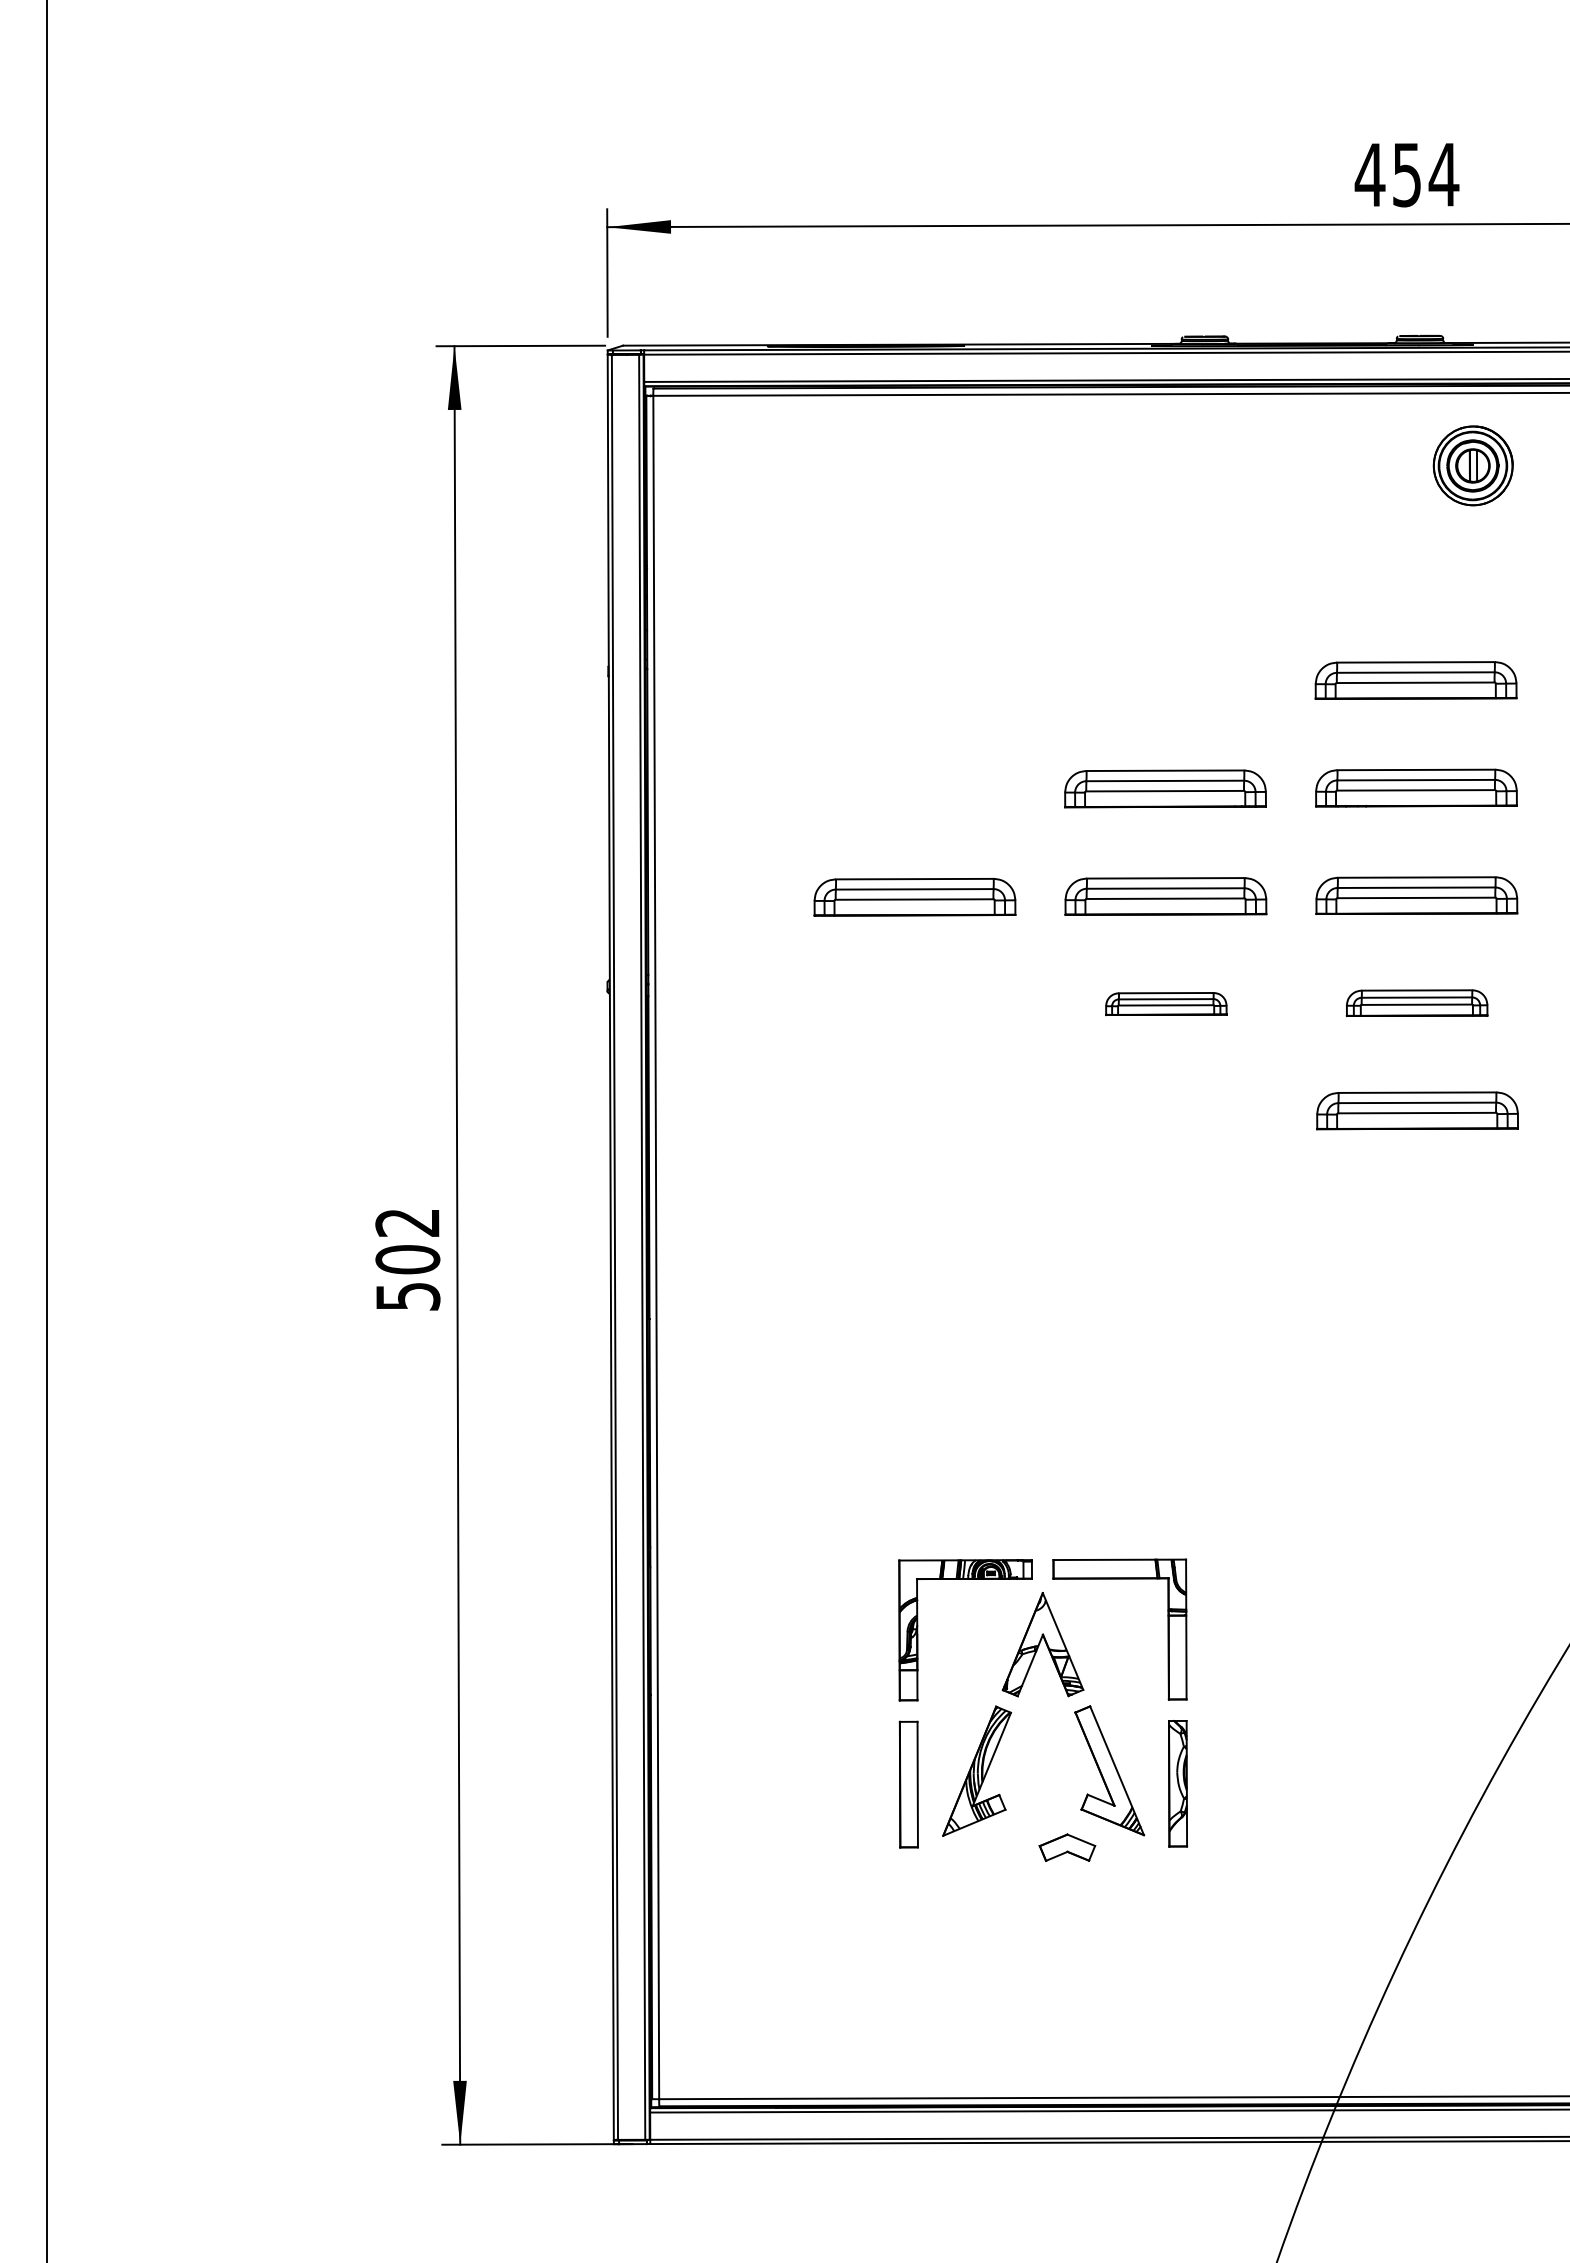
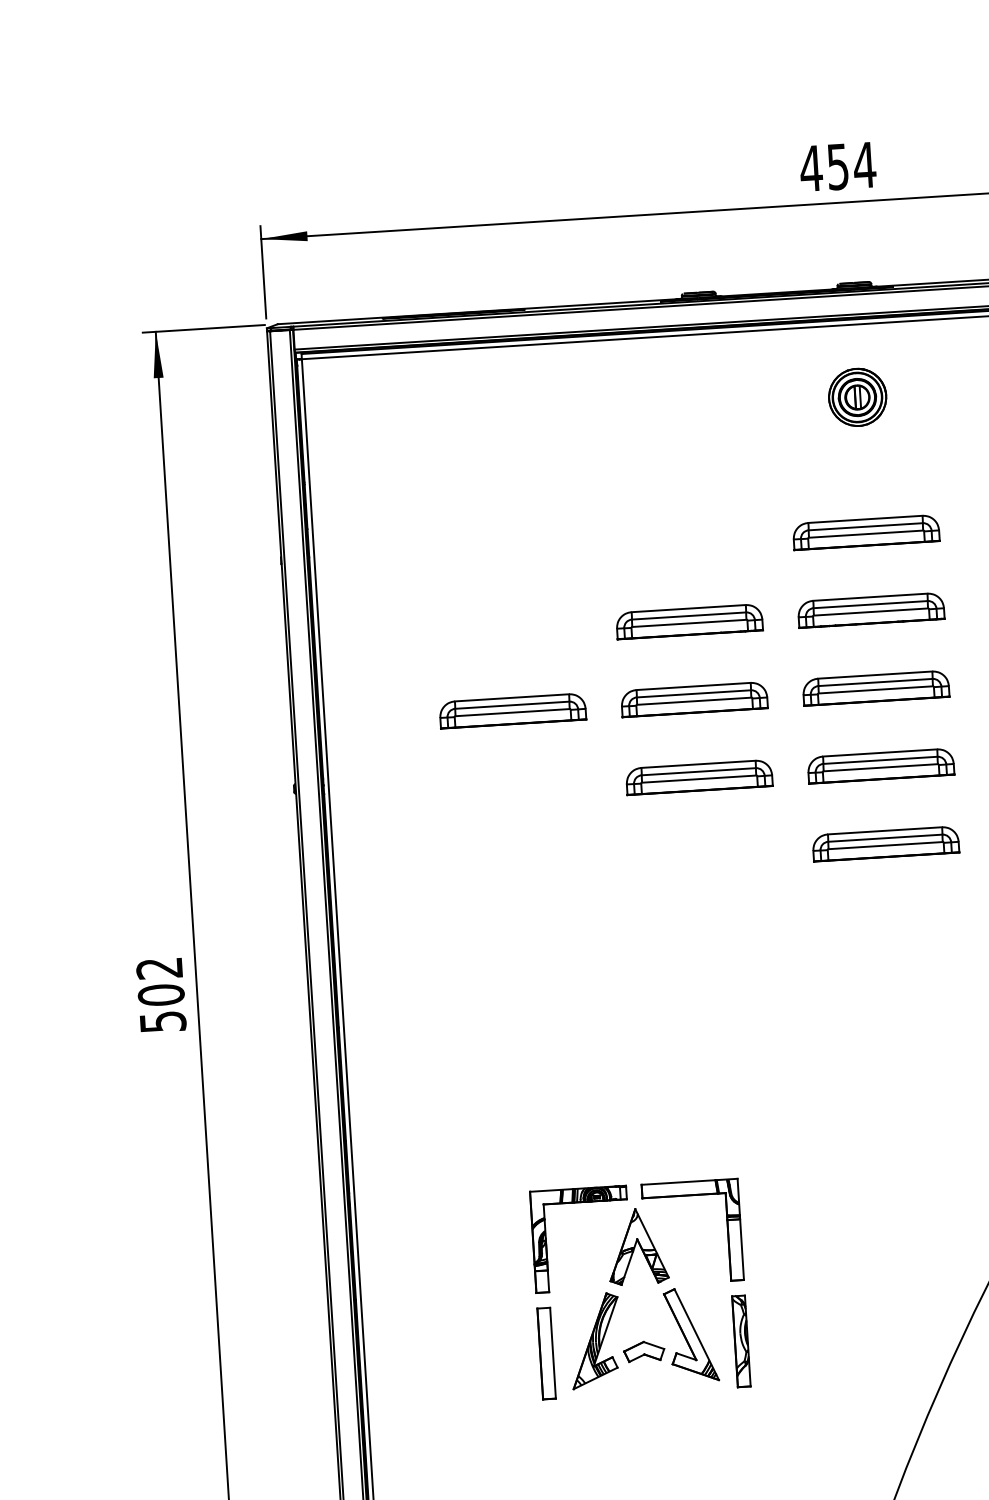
part: (1472, 465) -> (857, 397), moved
part: (1416, 1002) -> (880, 765), size x1.43
part: (1166, 1003) -> (699, 777), size x1.67
part: (1067, 1847) -> (644, 1351), moved

